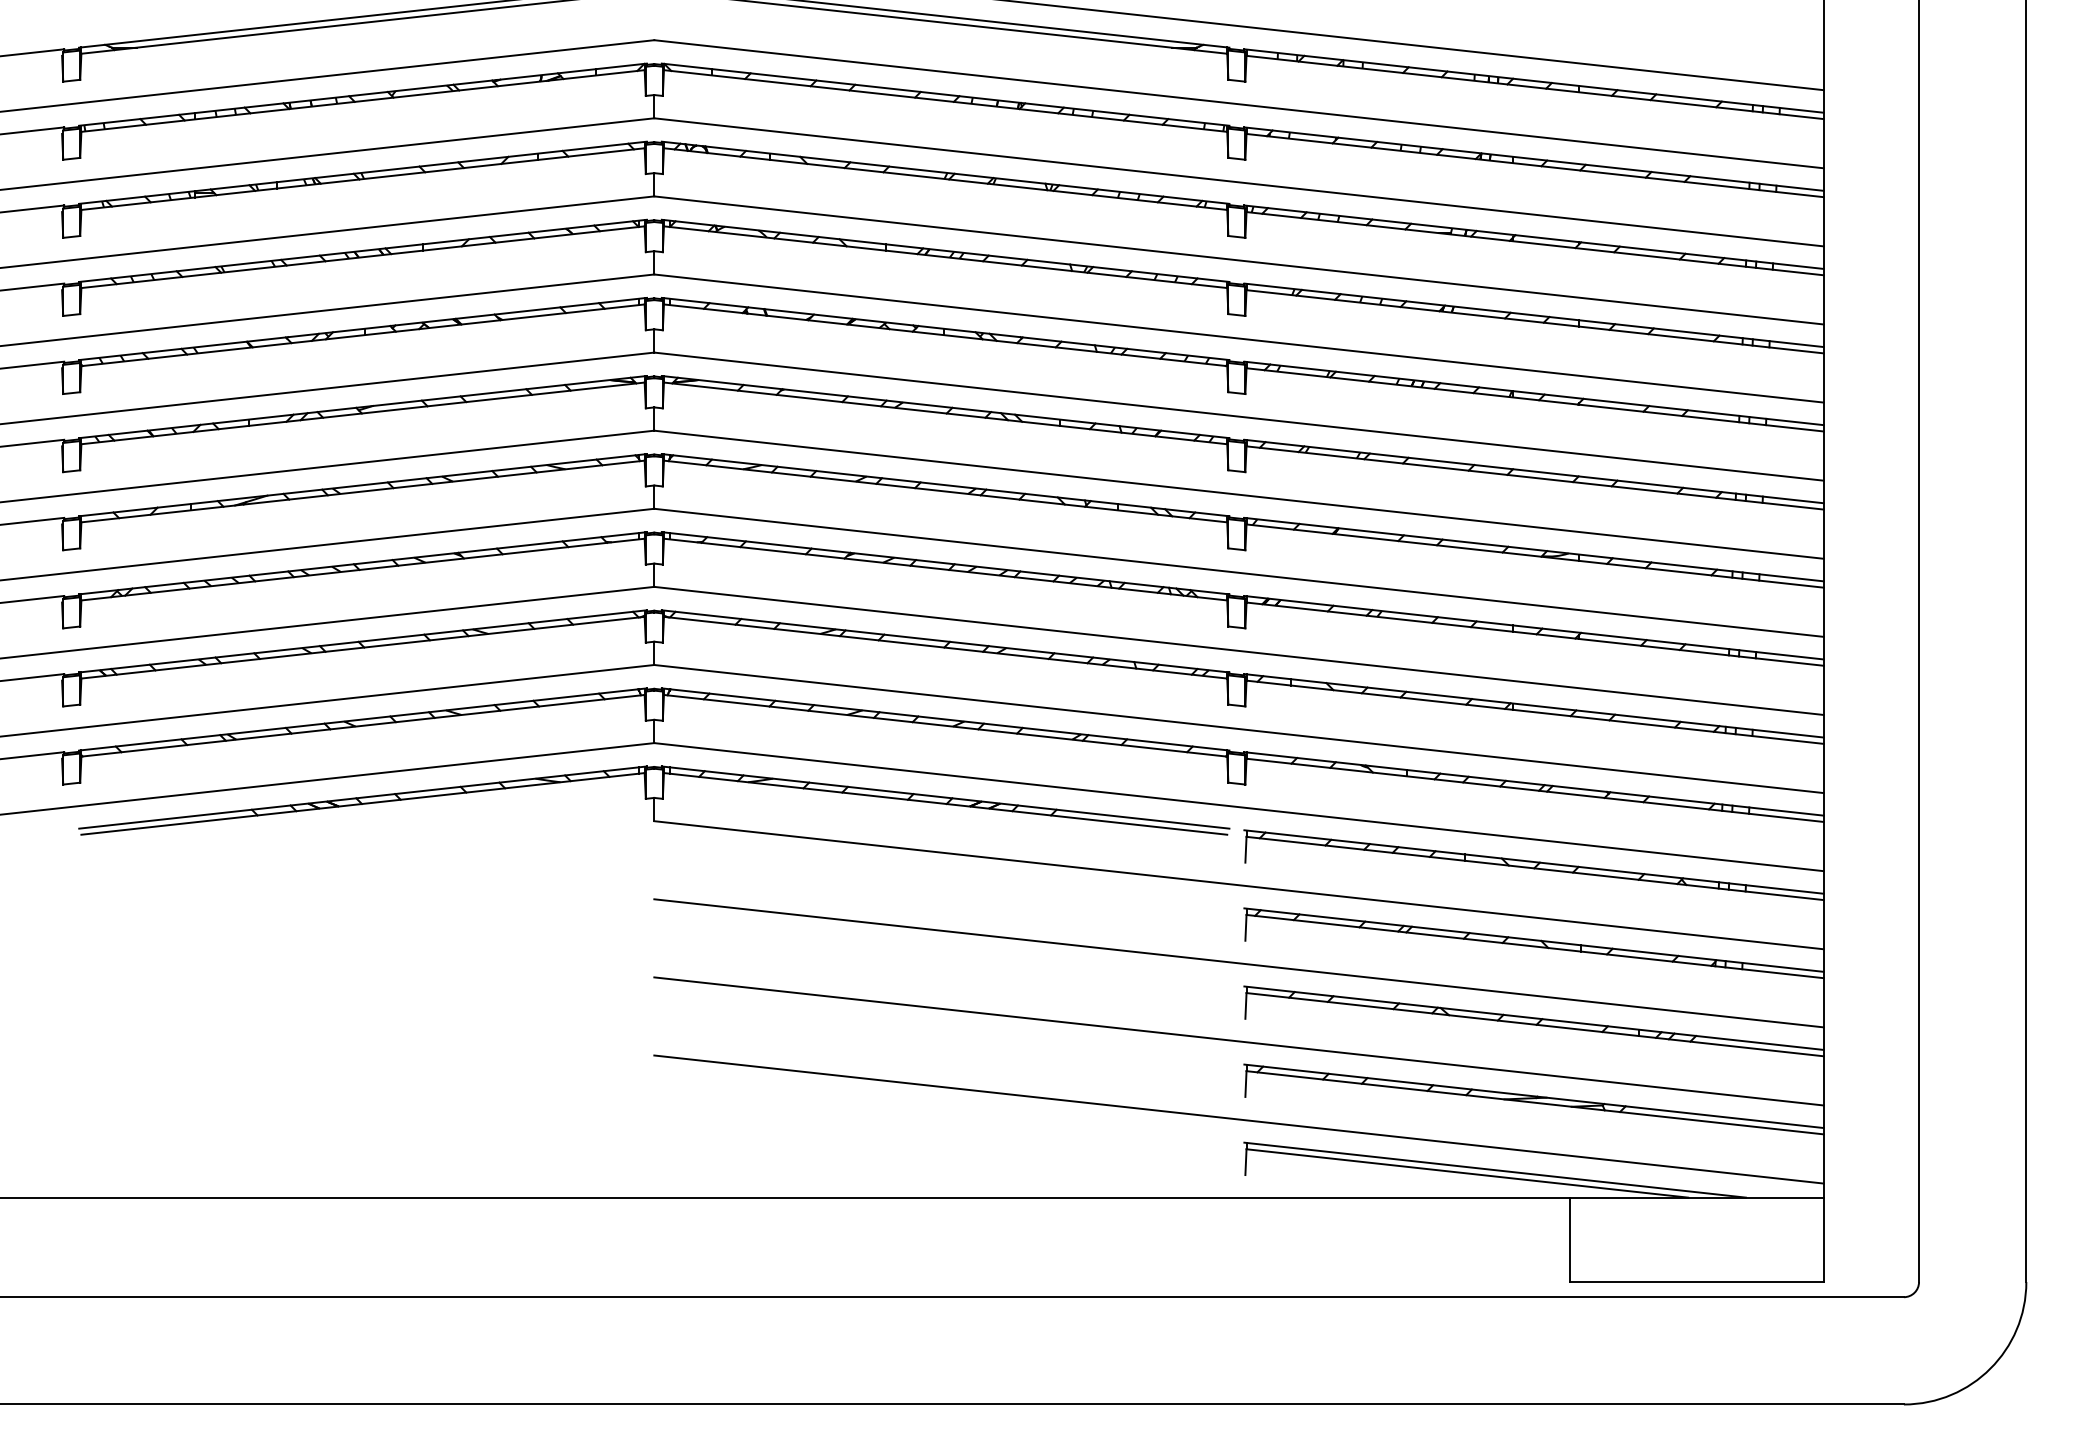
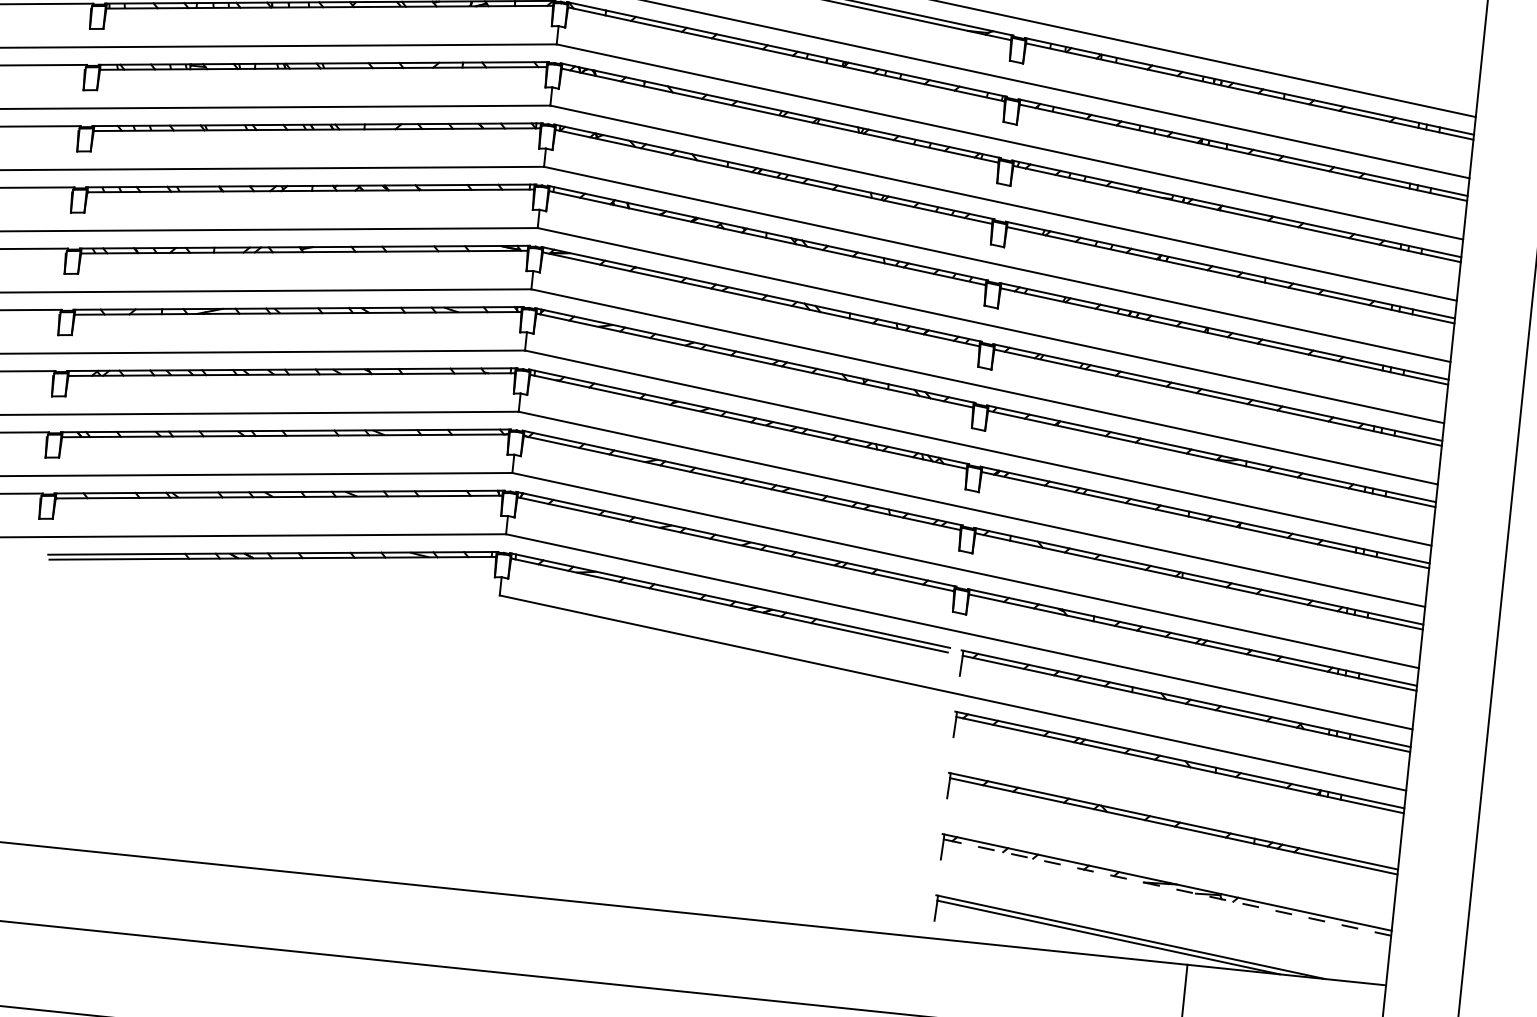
line: (1238, 963) -> (946, 754), removed
line: (1238, 1041) -> (939, 815), removed
line: (1534, 1102) -> (1167, 887), solid -> dashed
line: (1238, 1119) -> (933, 876), removed

